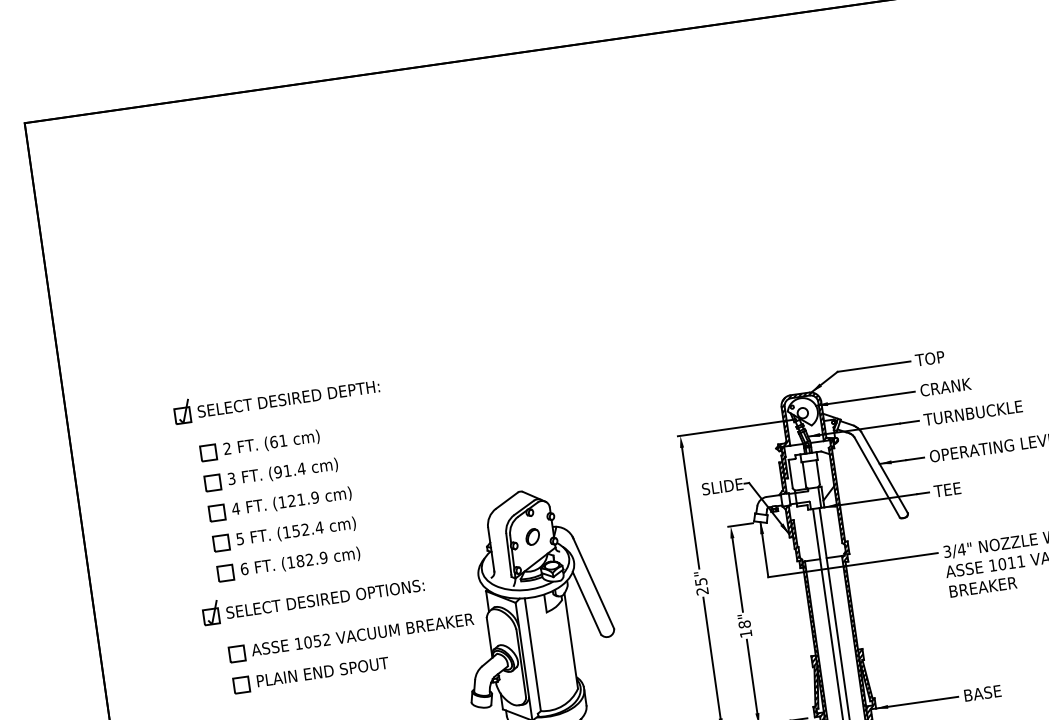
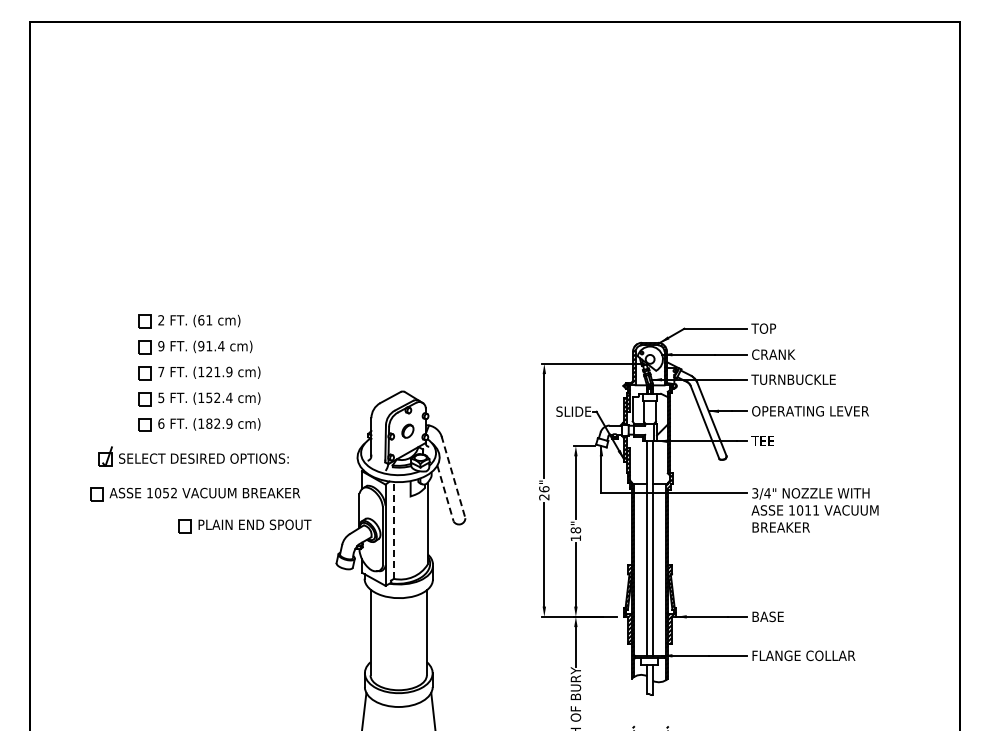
part: (276, 398) -> (208, 283), removed
text: (231, 479) -> (161, 346), 3 -> 9
text: (236, 509) -> (161, 372), 4 -> 7
text: (701, 582) -> (544, 489), 25" -> 26"
line: (593, 583) -> (453, 477), solid -> dashed
part: (313, 598) -> (193, 456), moved
line: (587, 604) -> (445, 494), solid -> dashed
part: (350, 638) -> (194, 494), moved
line: (532, 653) -> (393, 529), solid -> dashed
part: (310, 675) -> (244, 526), moved

